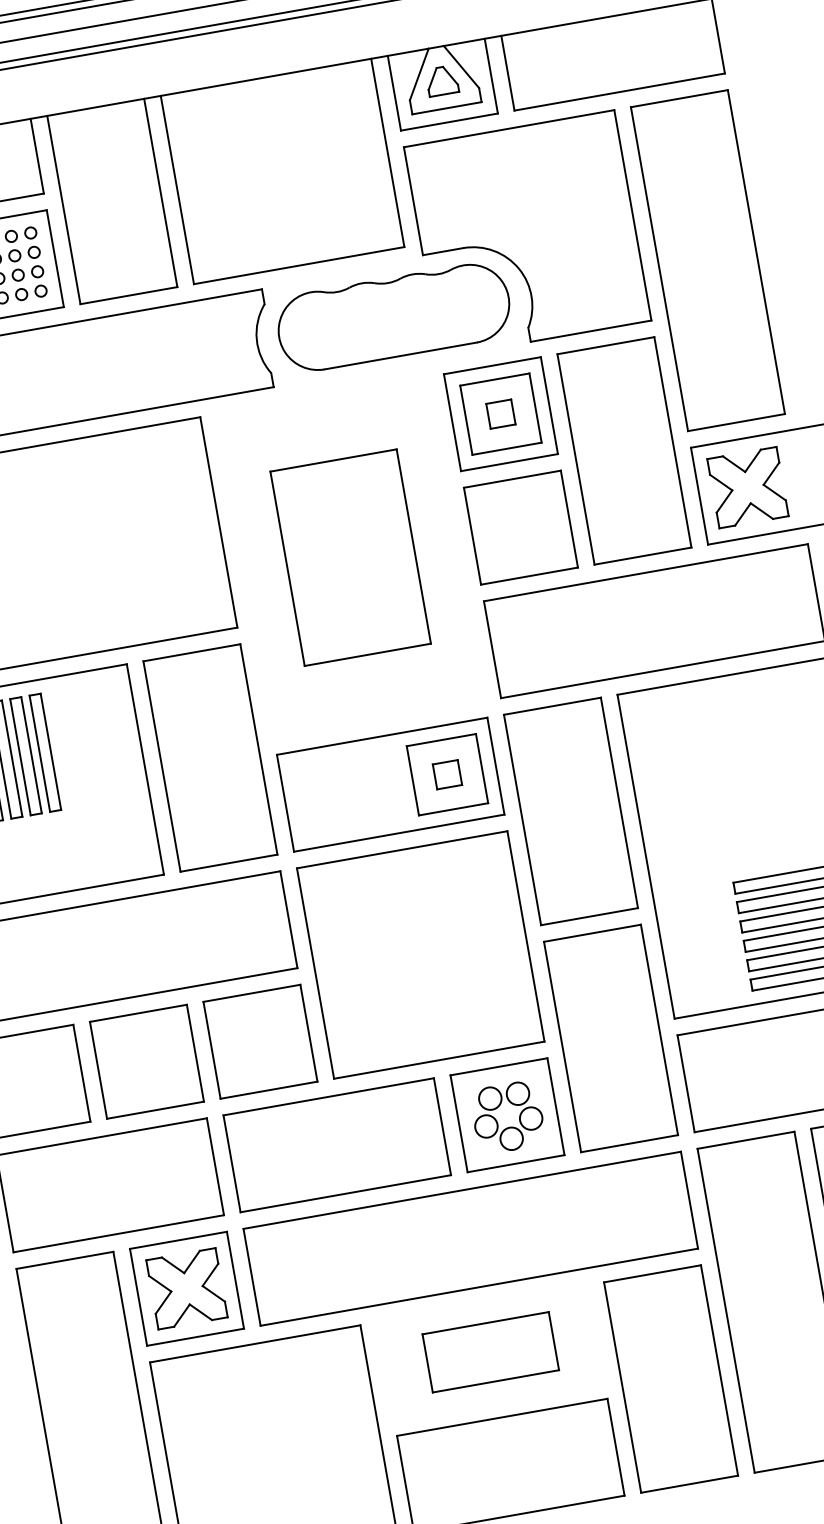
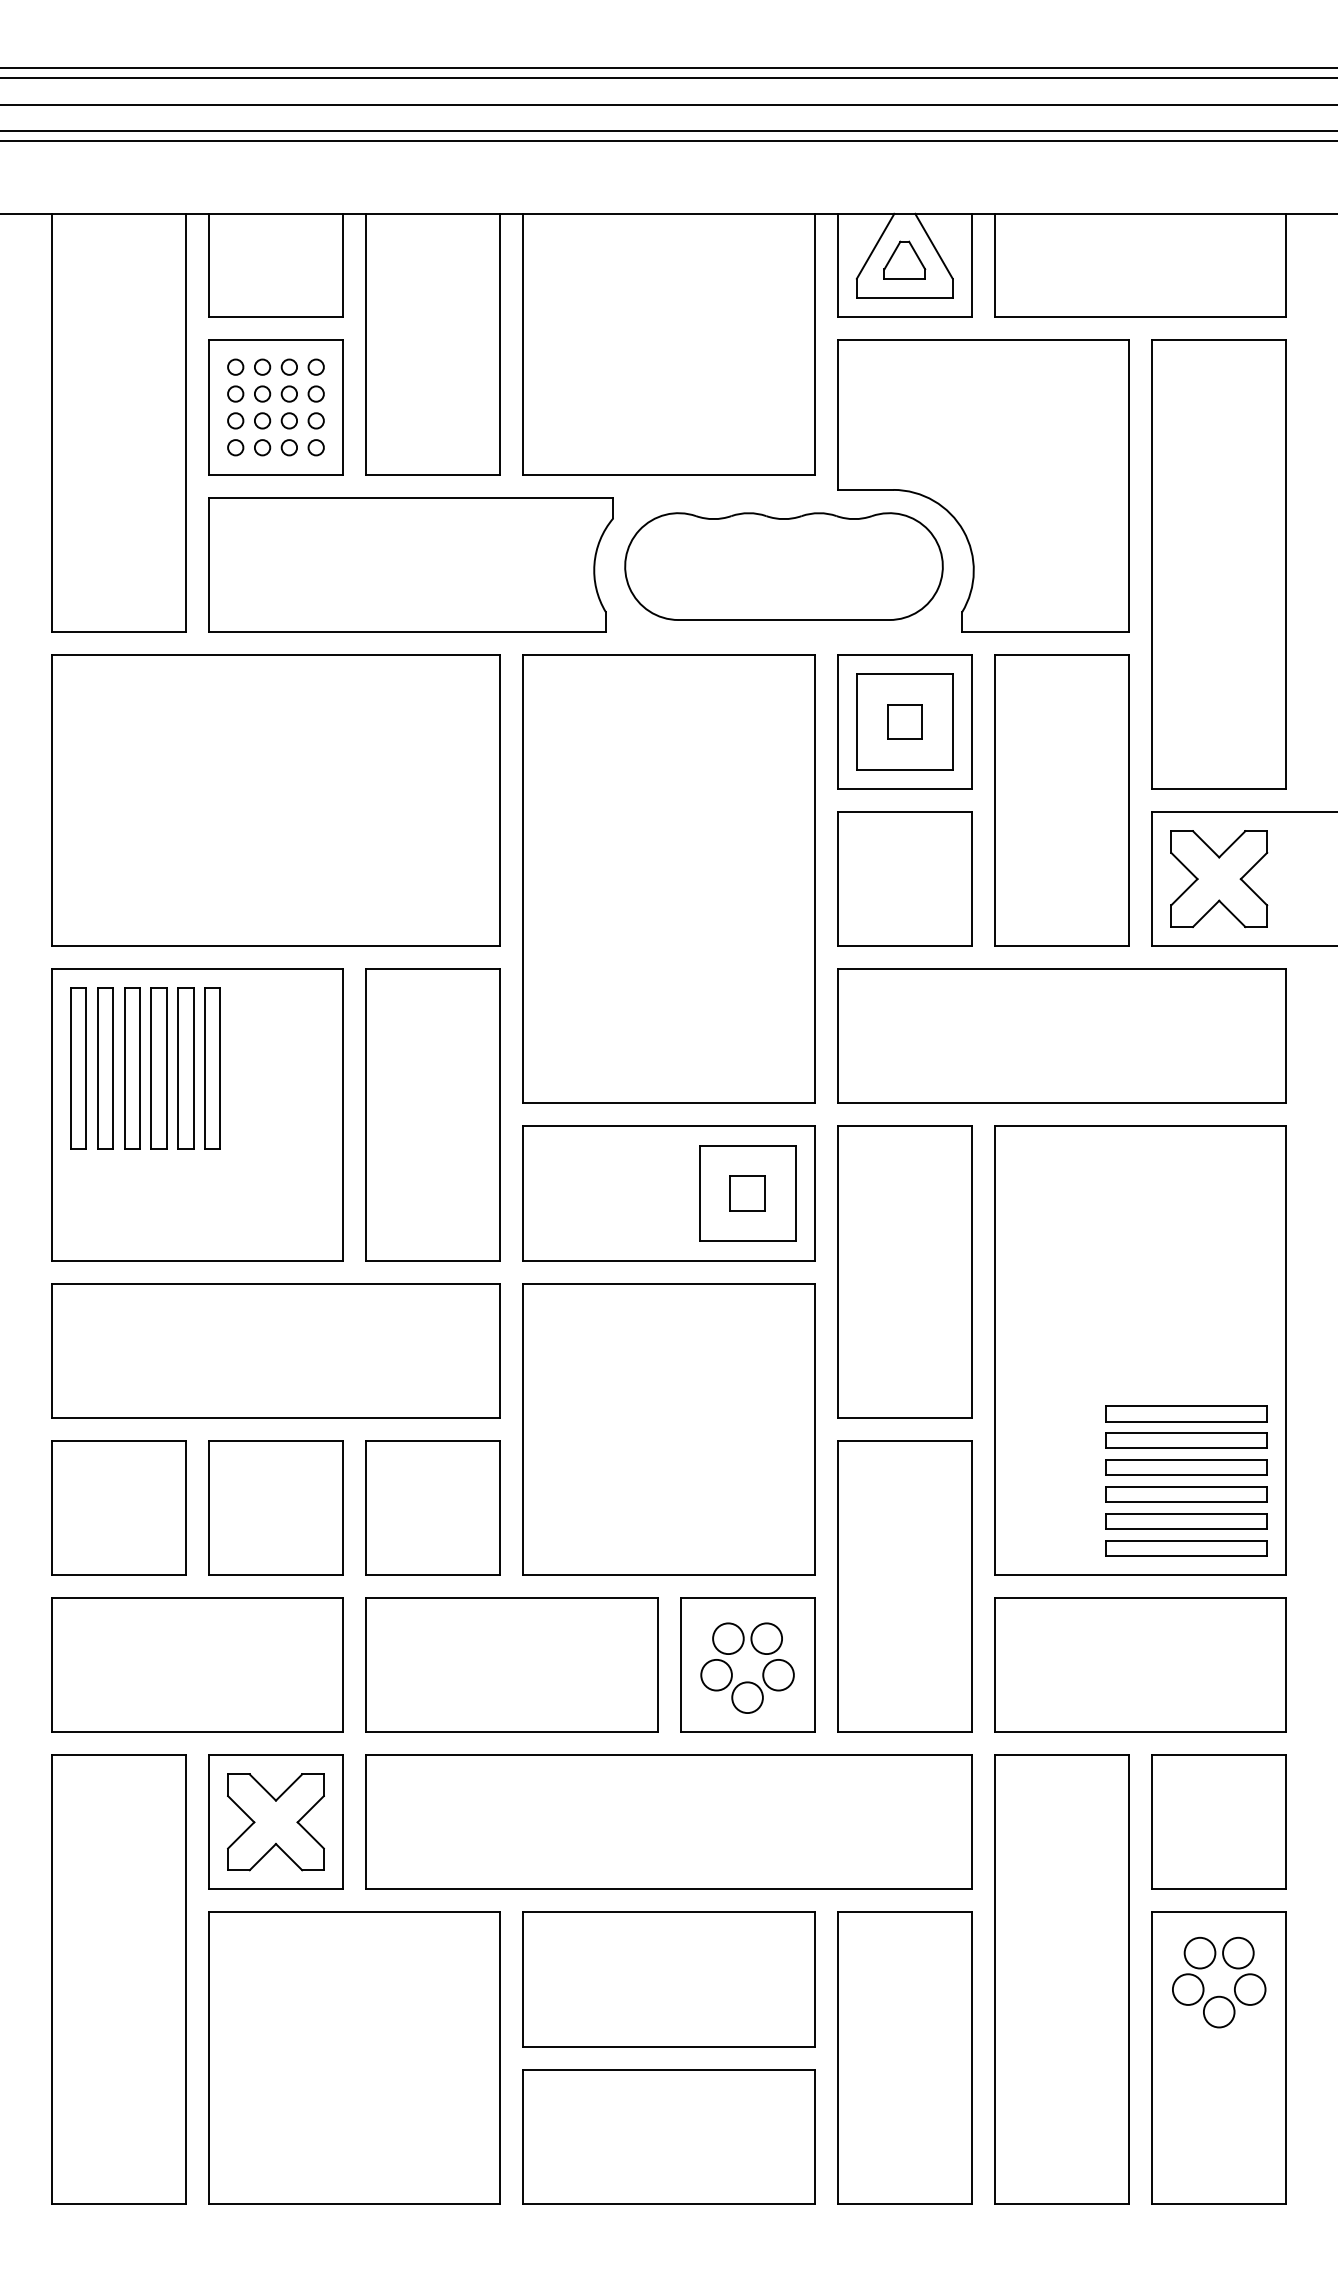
part: (350, 557) -> (668, 878), size x1.67
part: (490, 1352) -> (668, 1979), size x1.67

